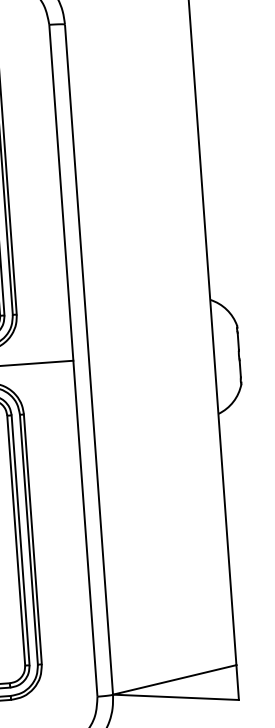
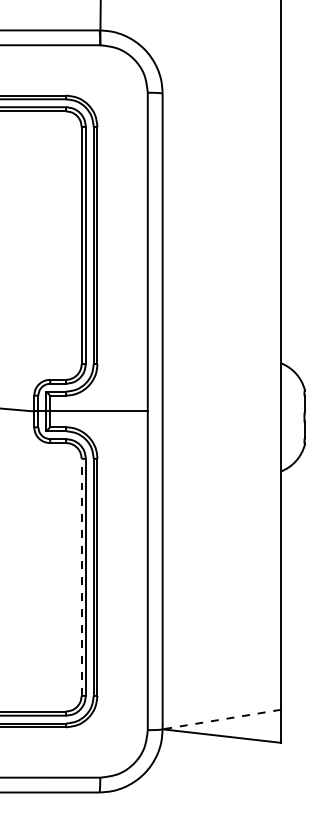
line: (15, 539) -> (81, 576), solid -> dashed
line: (174, 679) -> (221, 719), solid -> dashed

